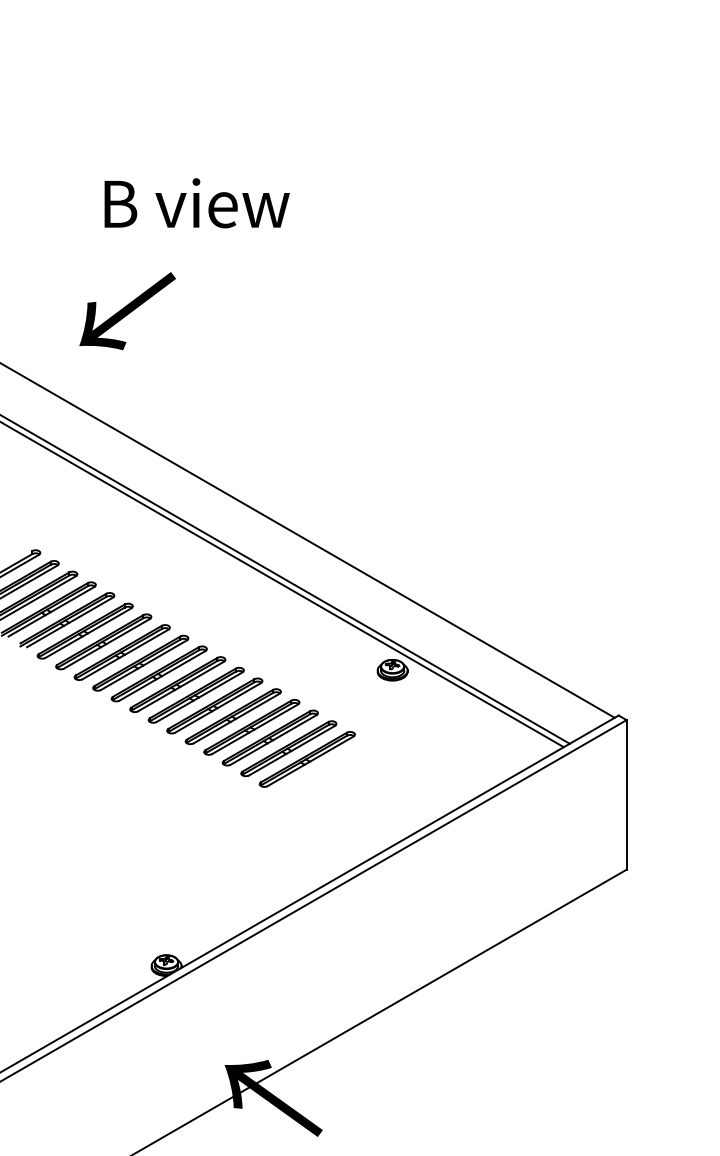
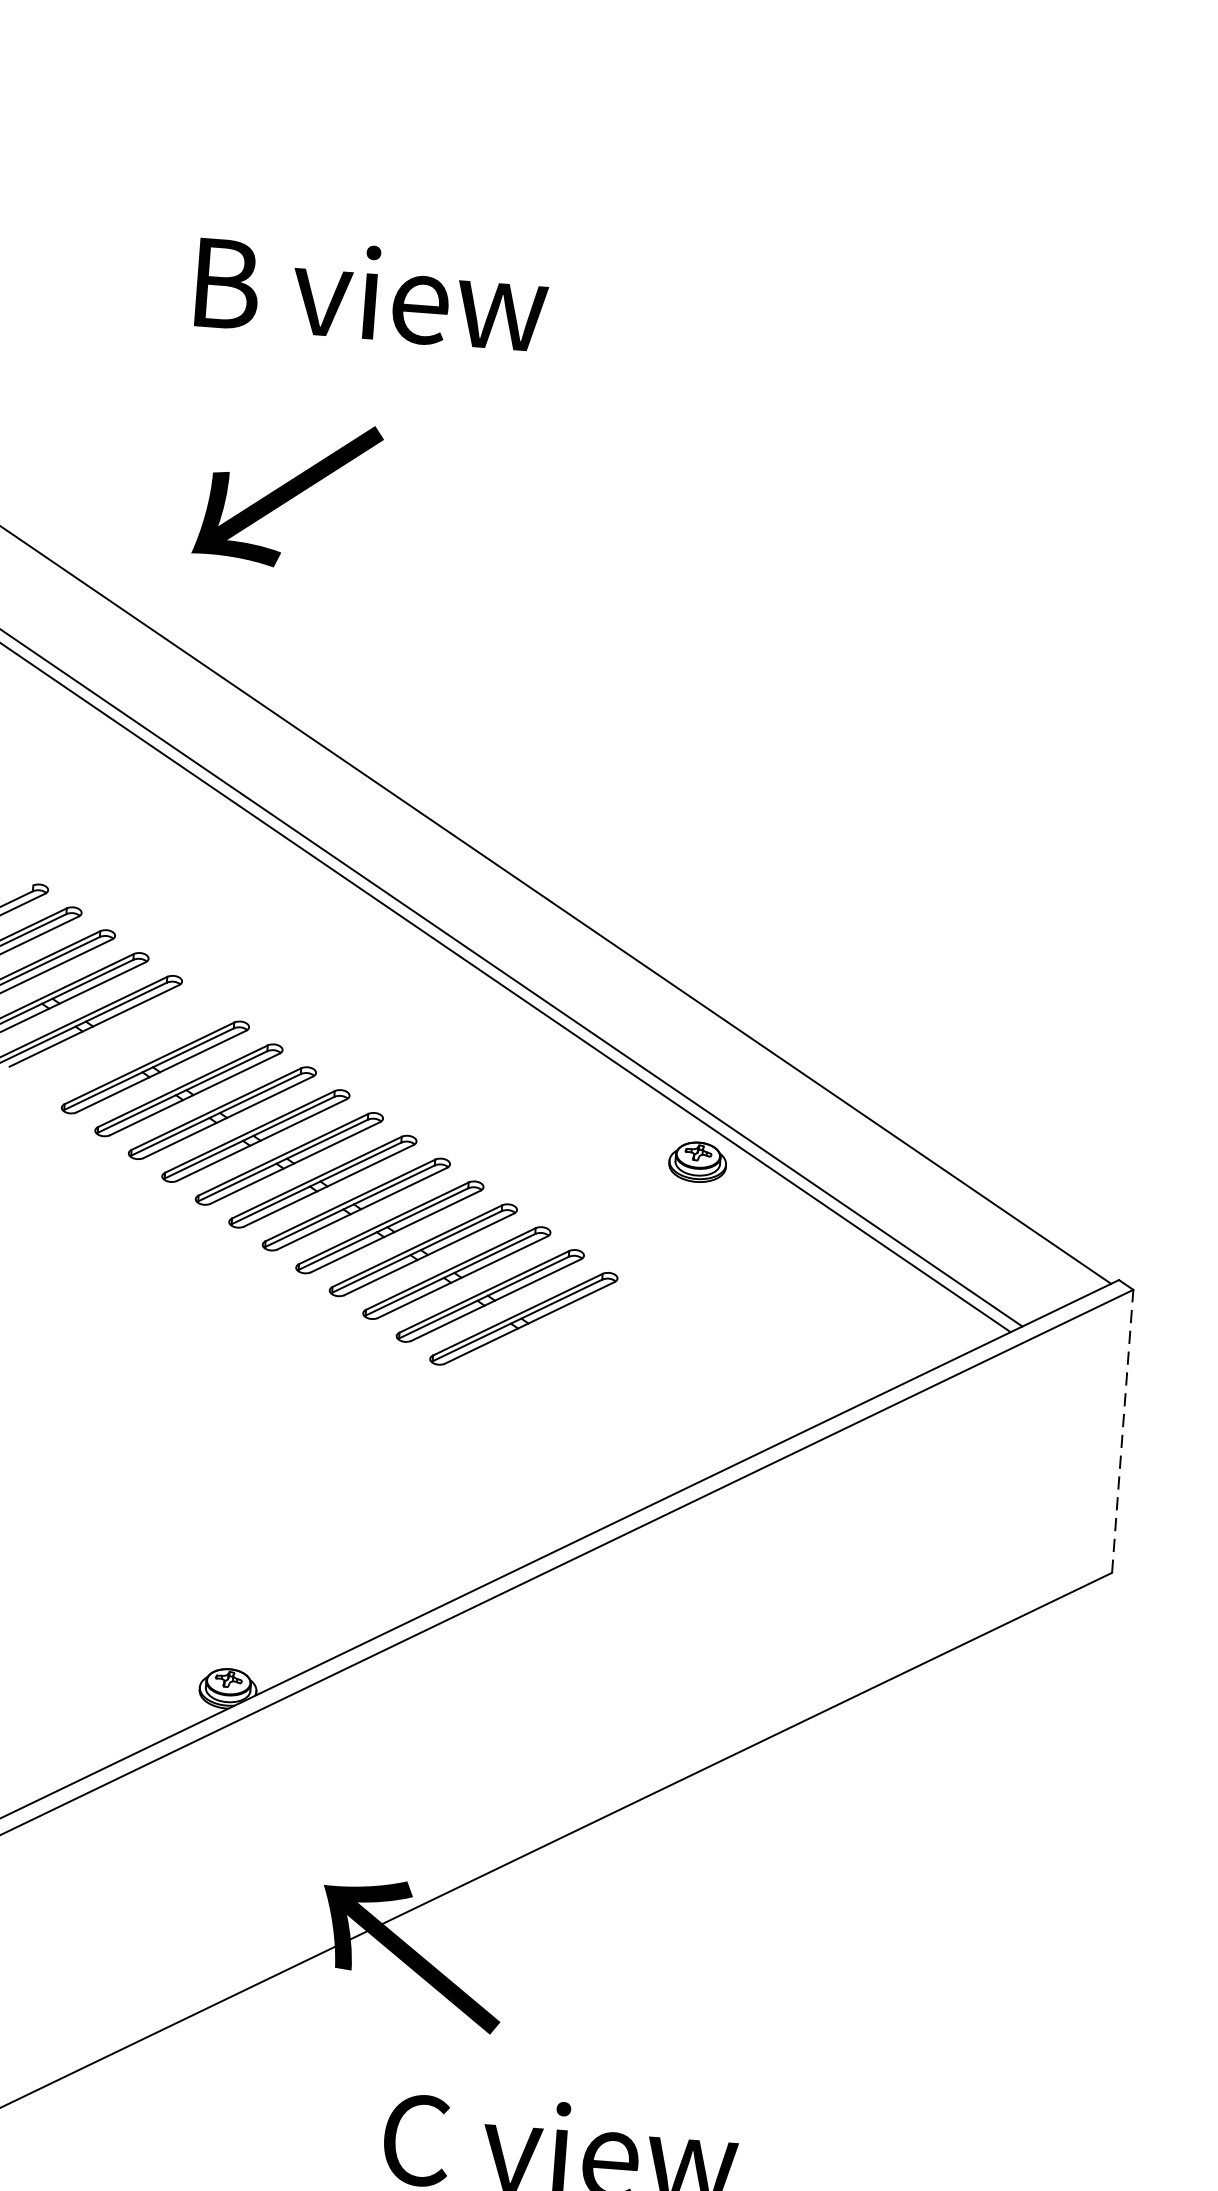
text: (196, 203) -> (371, 293), moved
text: (127, 311) -> (287, 494), moved
part: (84, 630) -> (120, 1043), removed
line: (626, 794) -> (1122, 1430), solid -> dashed

